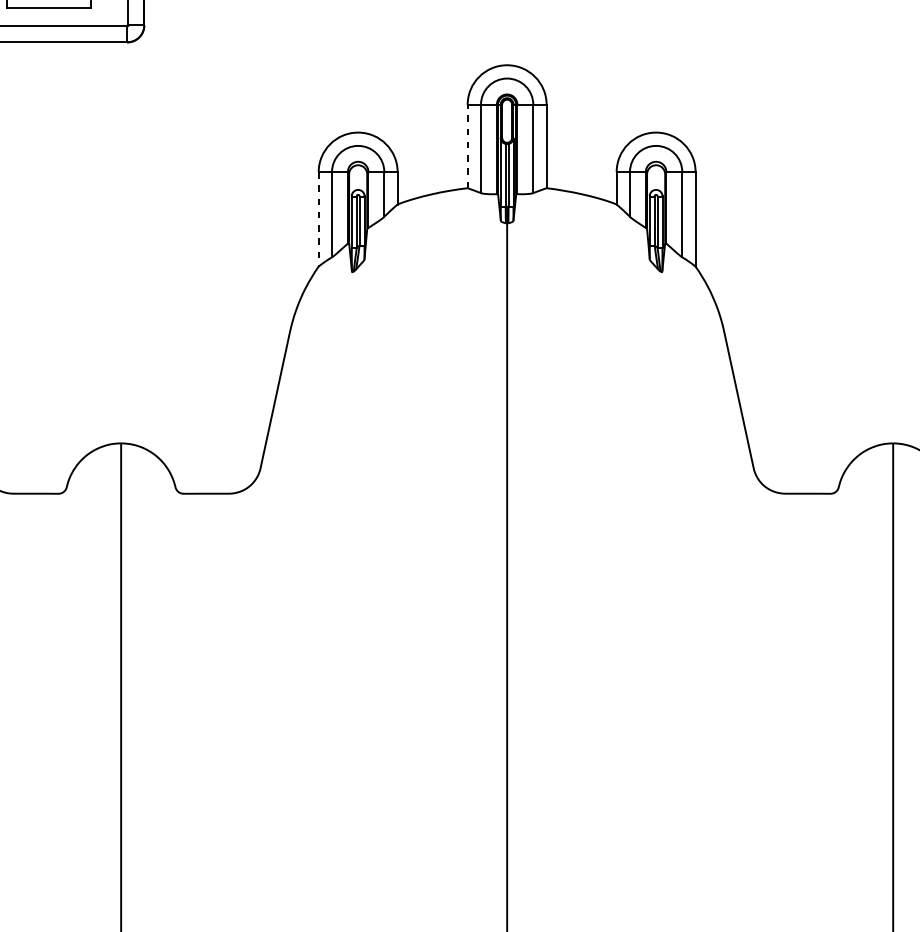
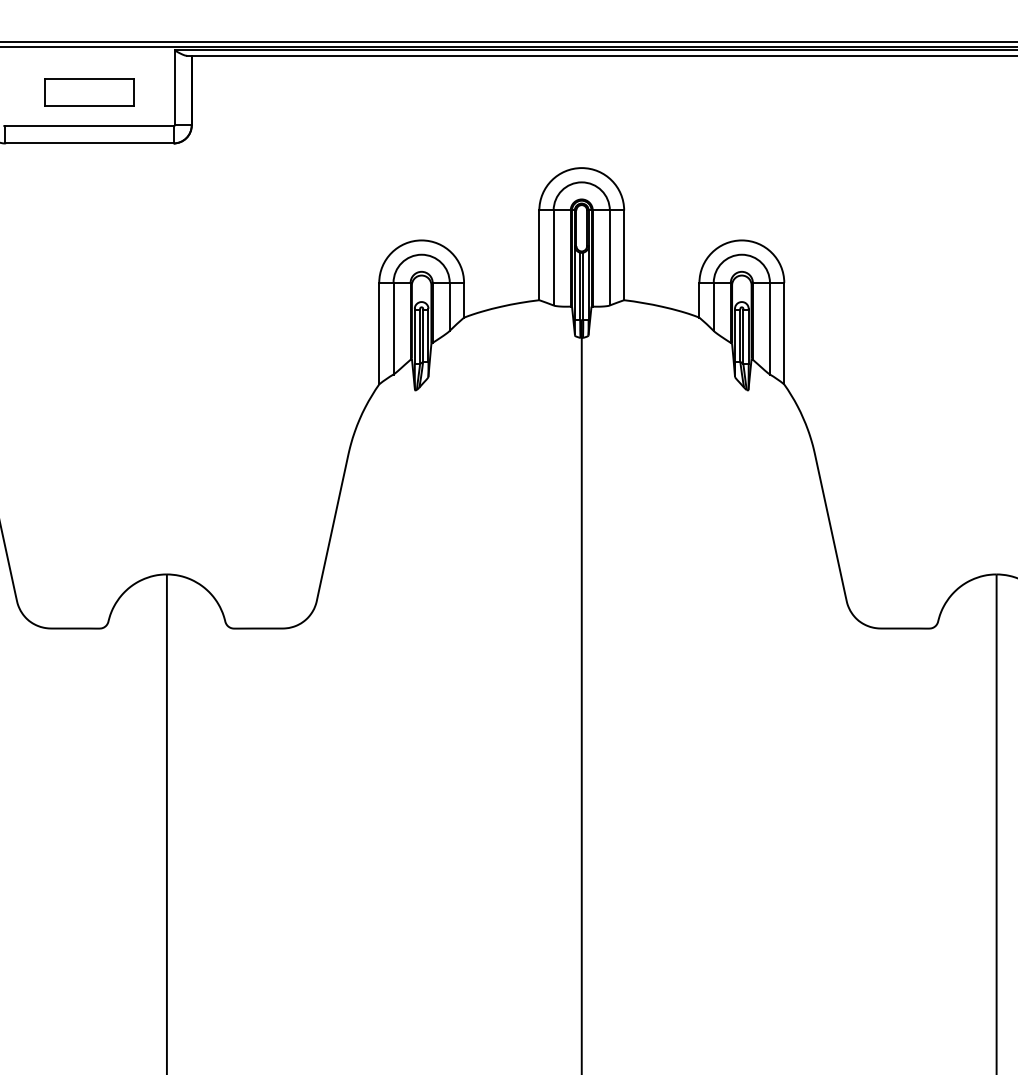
line: (467, 146) -> (539, 255), dashed -> solid
line: (318, 219) -> (379, 333), dashed -> solid

